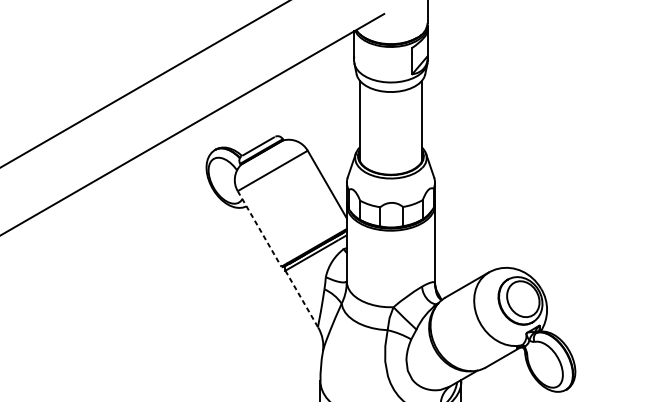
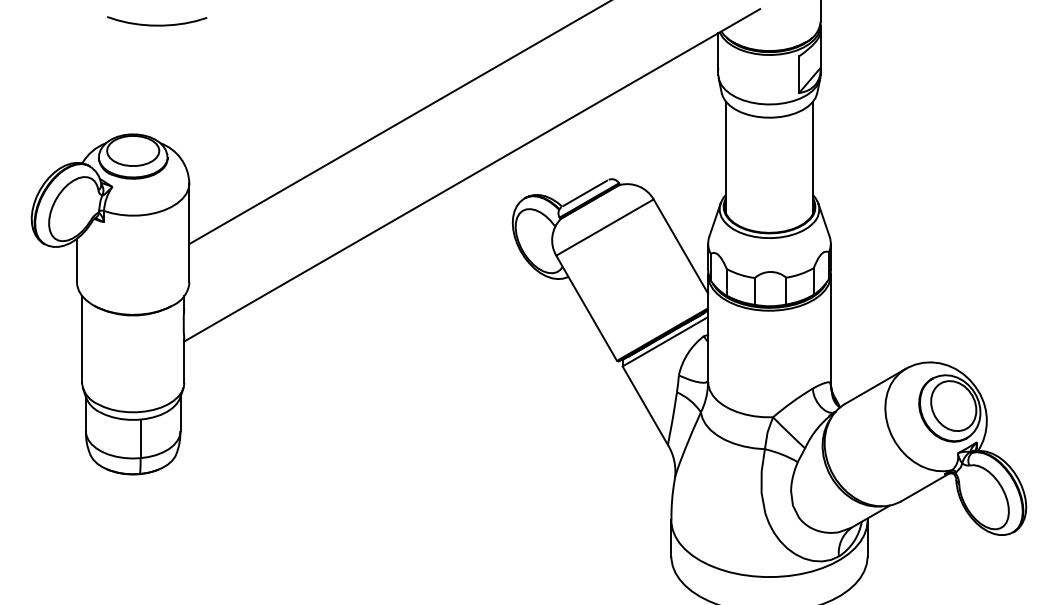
line: (259, 229) -> (586, 308), dashed -> solid
line: (301, 298) -> (645, 405), dashed -> solid

